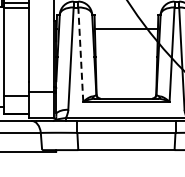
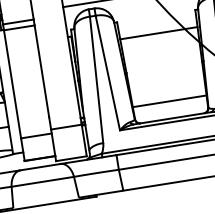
line: (80, 54) -> (107, 72), dashed -> solid
line: (126, 84) -> (169, 100), added

